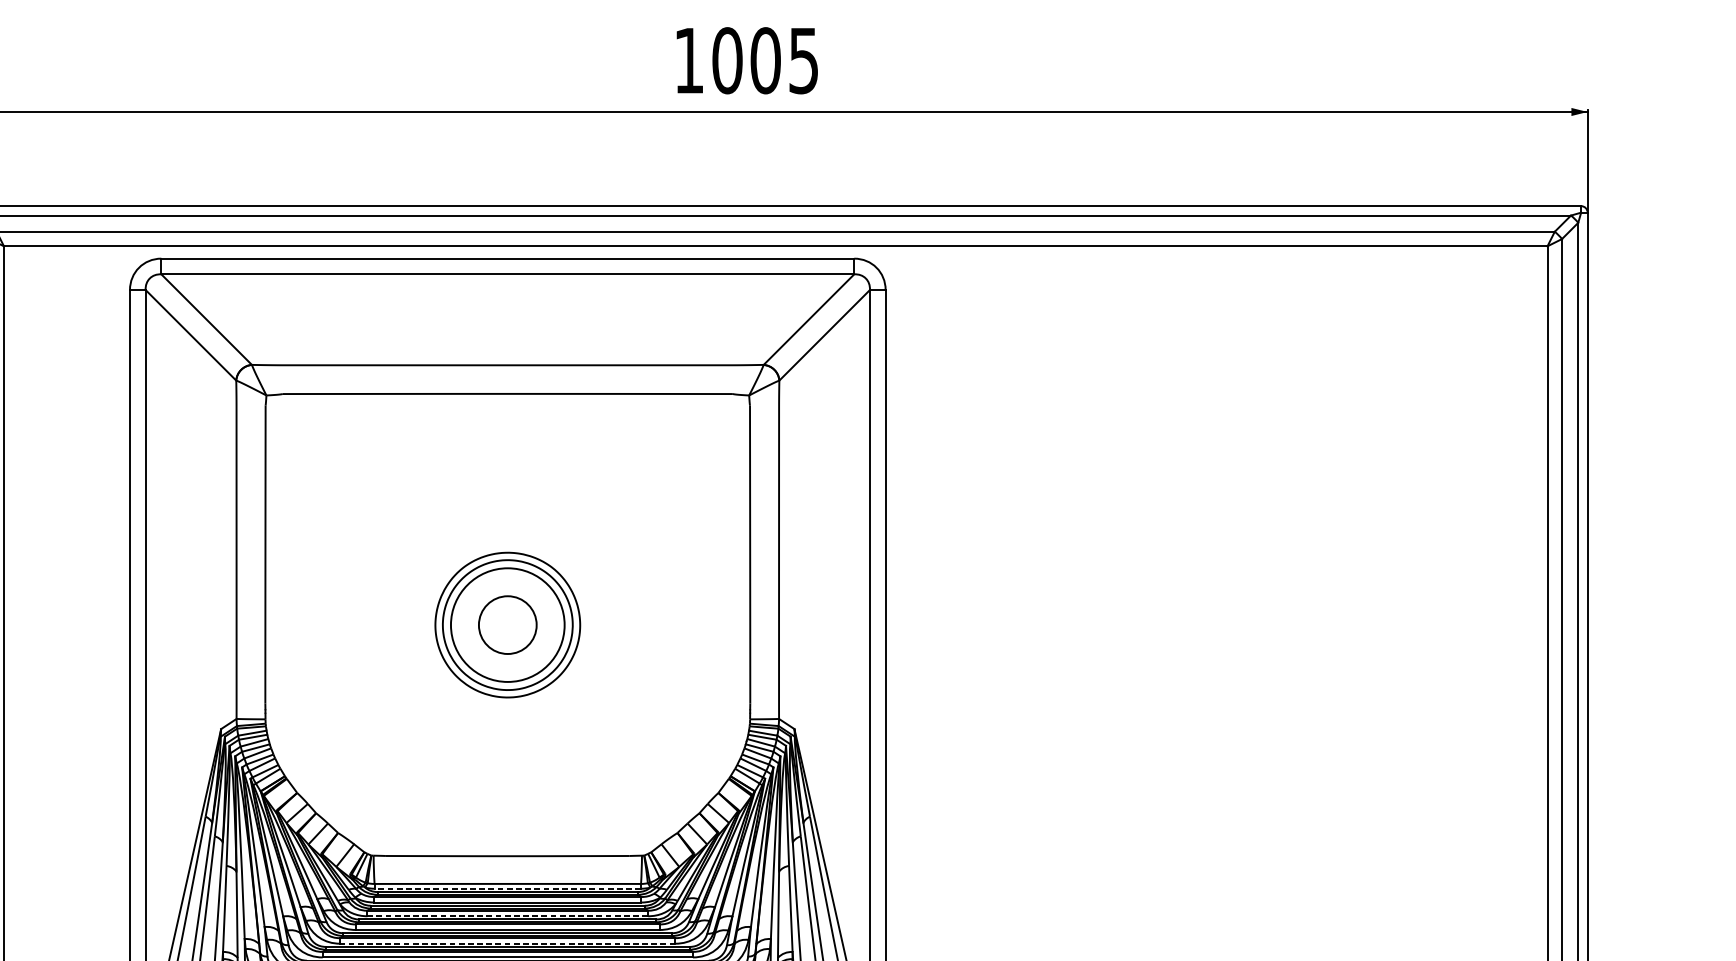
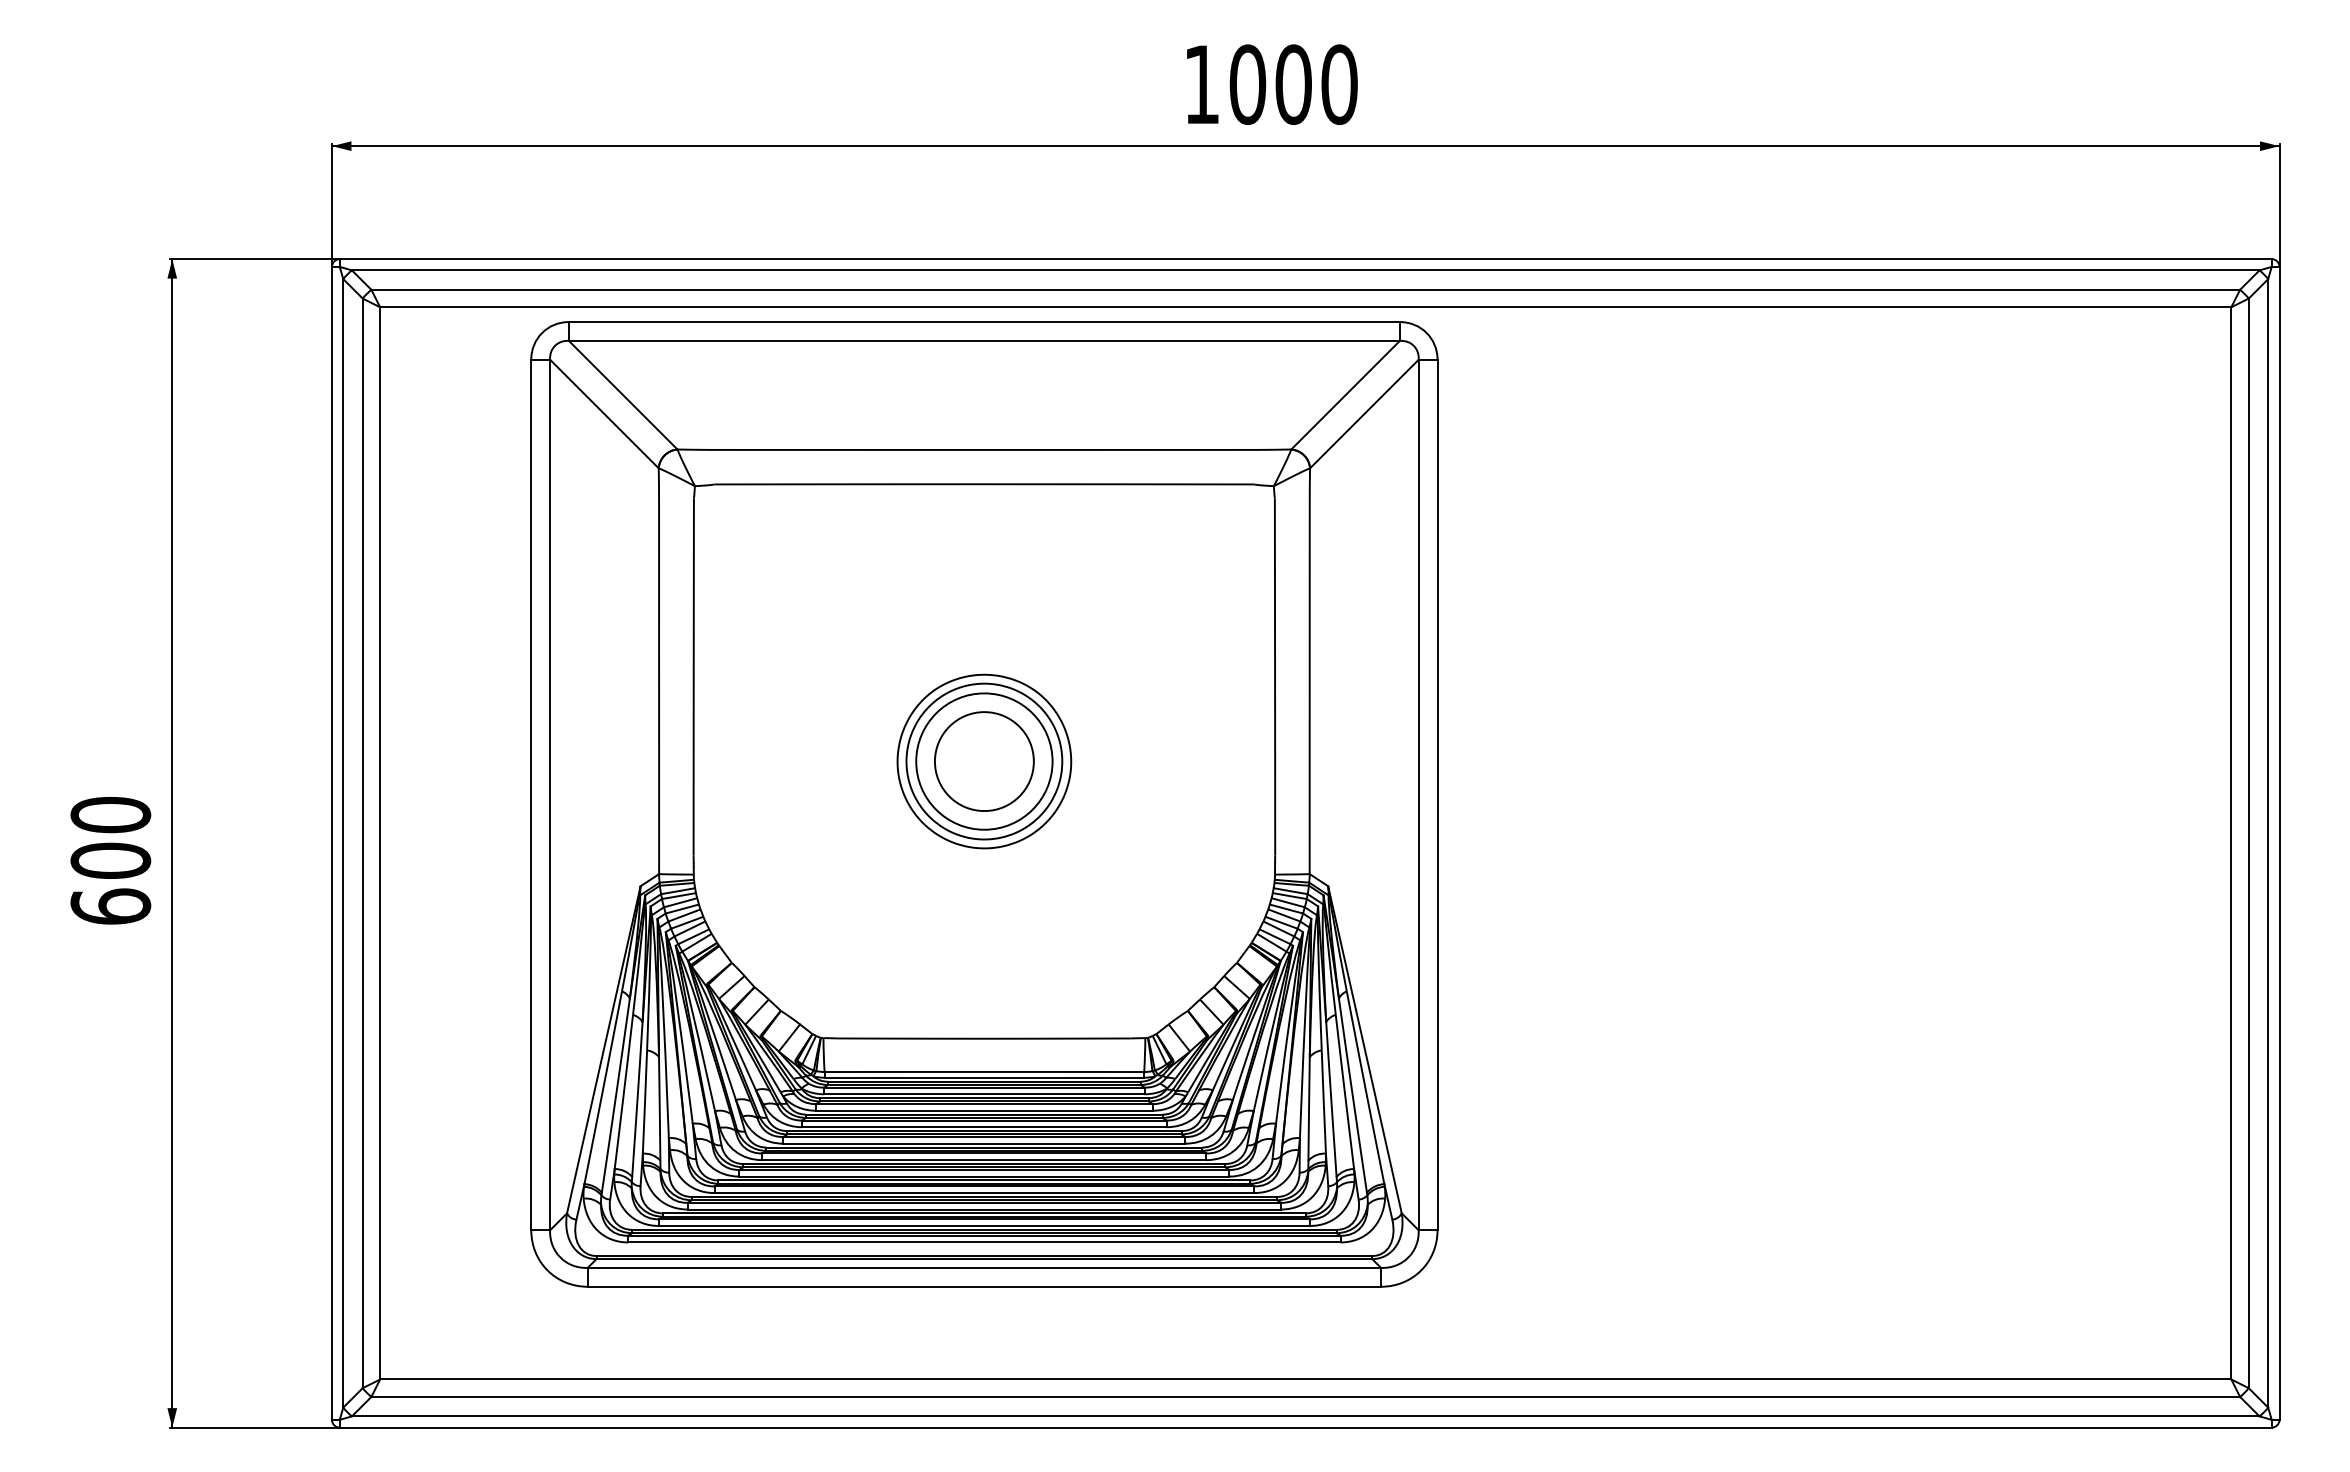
text: (803, 60) -> (1339, 84), 1005 -> 1000
circle: (507, 625) -> (983, 761), size x1.43
line: (507, 888) -> (984, 1077), dashed -> solid
line: (507, 916) -> (983, 1110), dashed -> solid
line: (507, 943) -> (983, 1143), dashed -> solid

